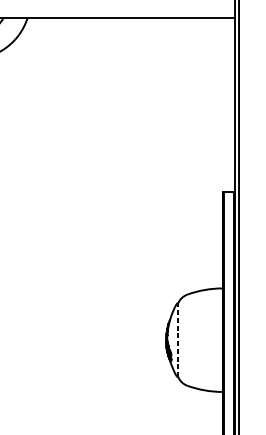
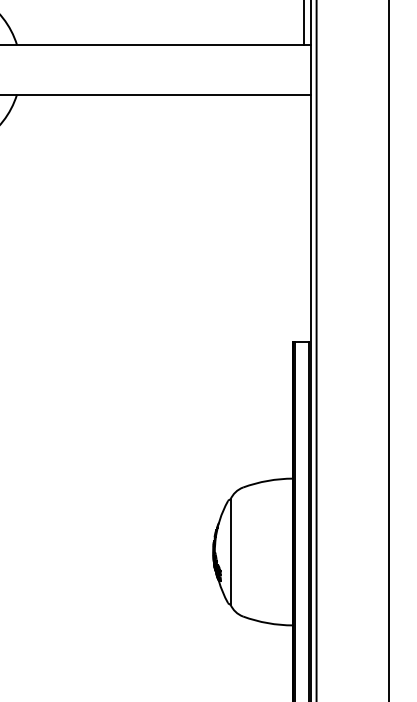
line: (178, 339) -> (230, 551), dashed -> solid

